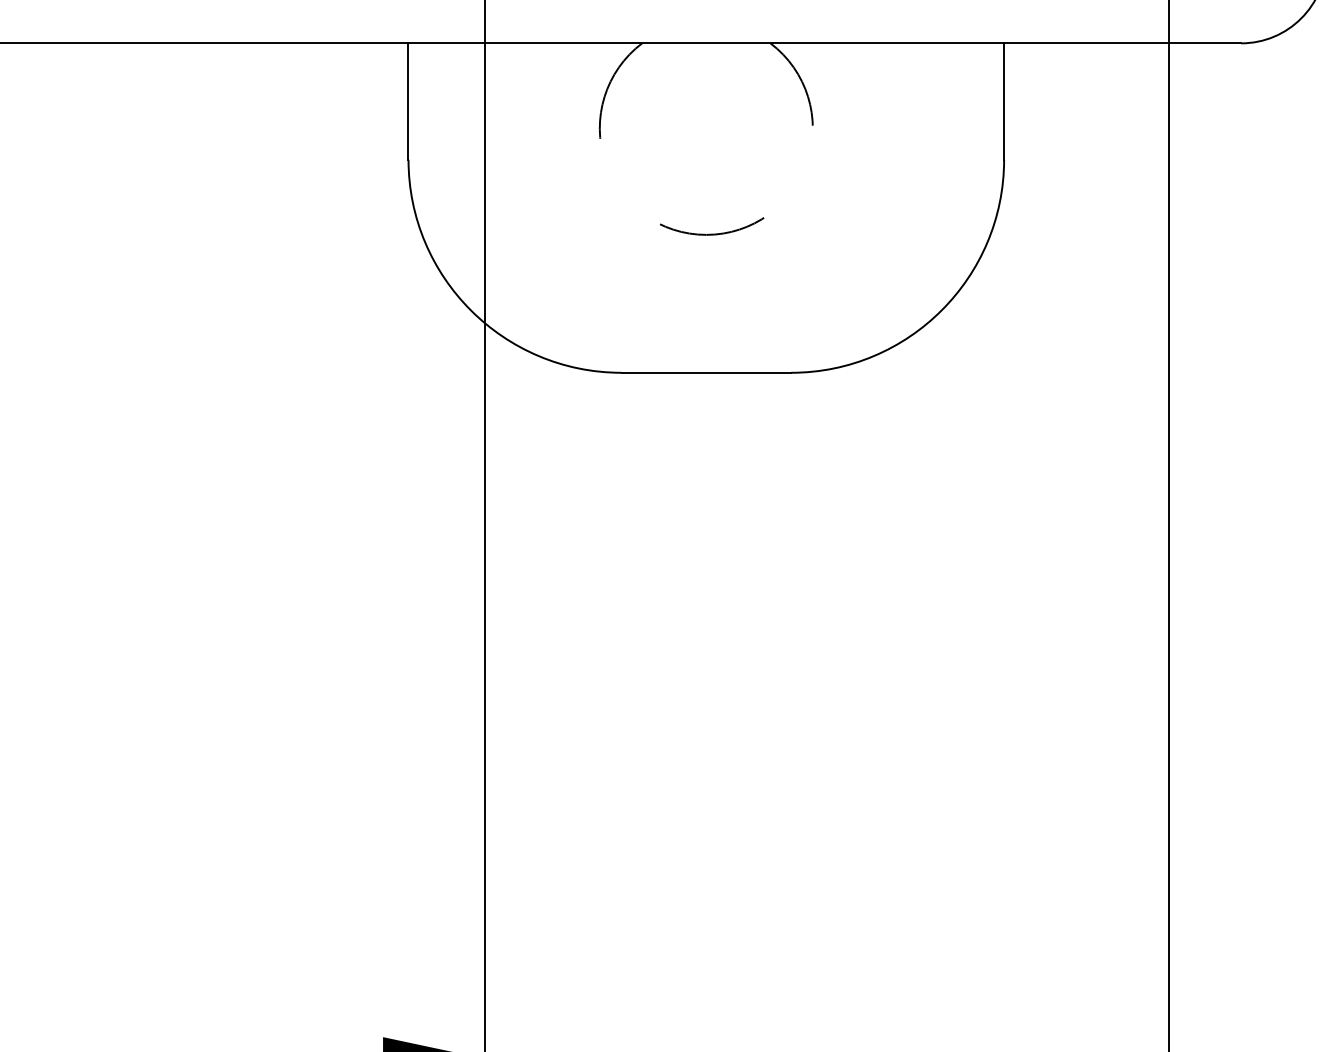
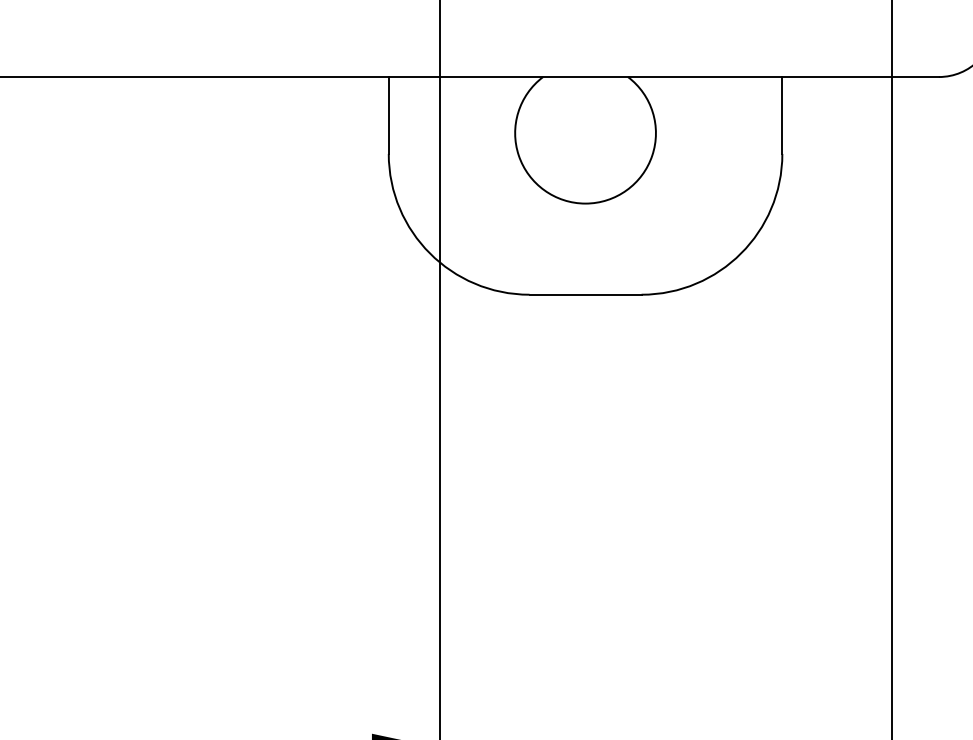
arc: (706, 234) -> (585, 203), dashed -> solid

